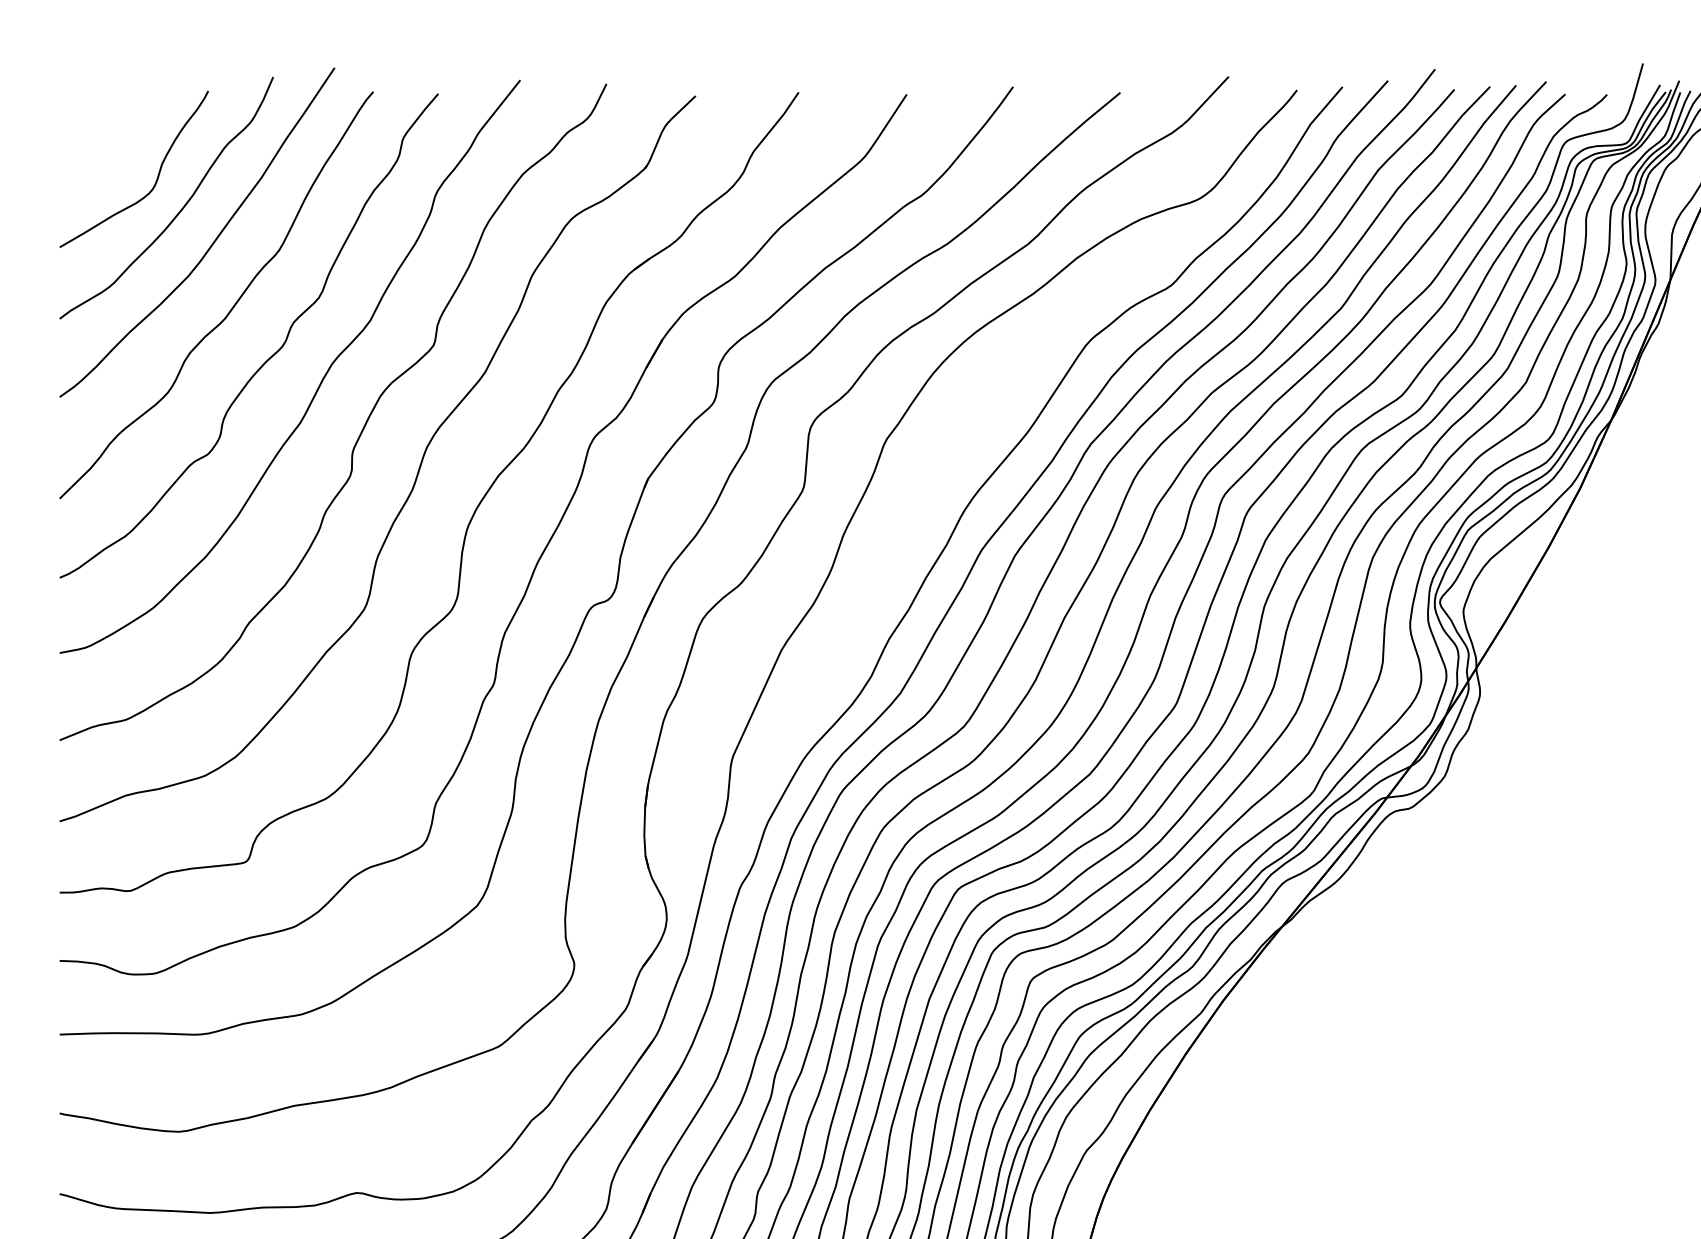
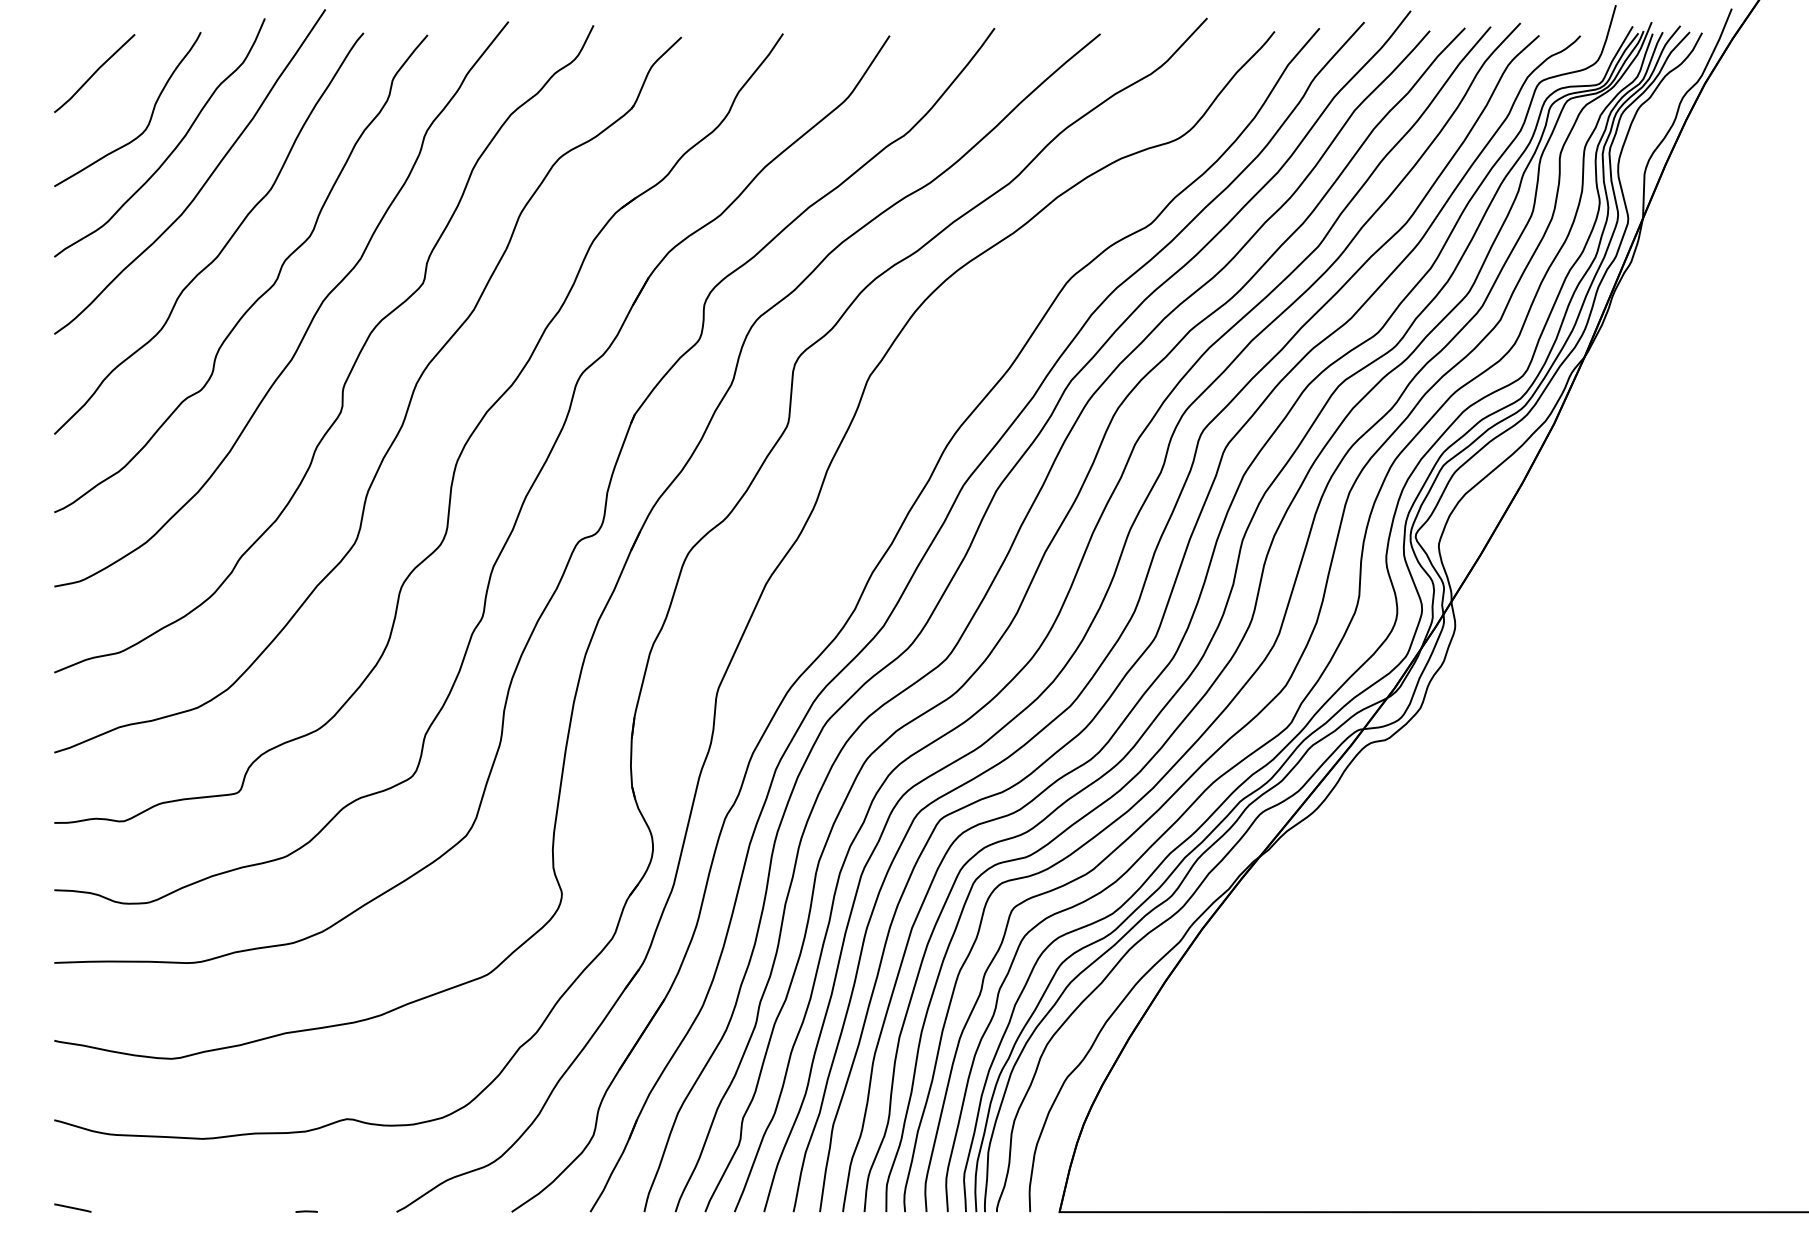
line: (100, 132) -> (94, 73), added

